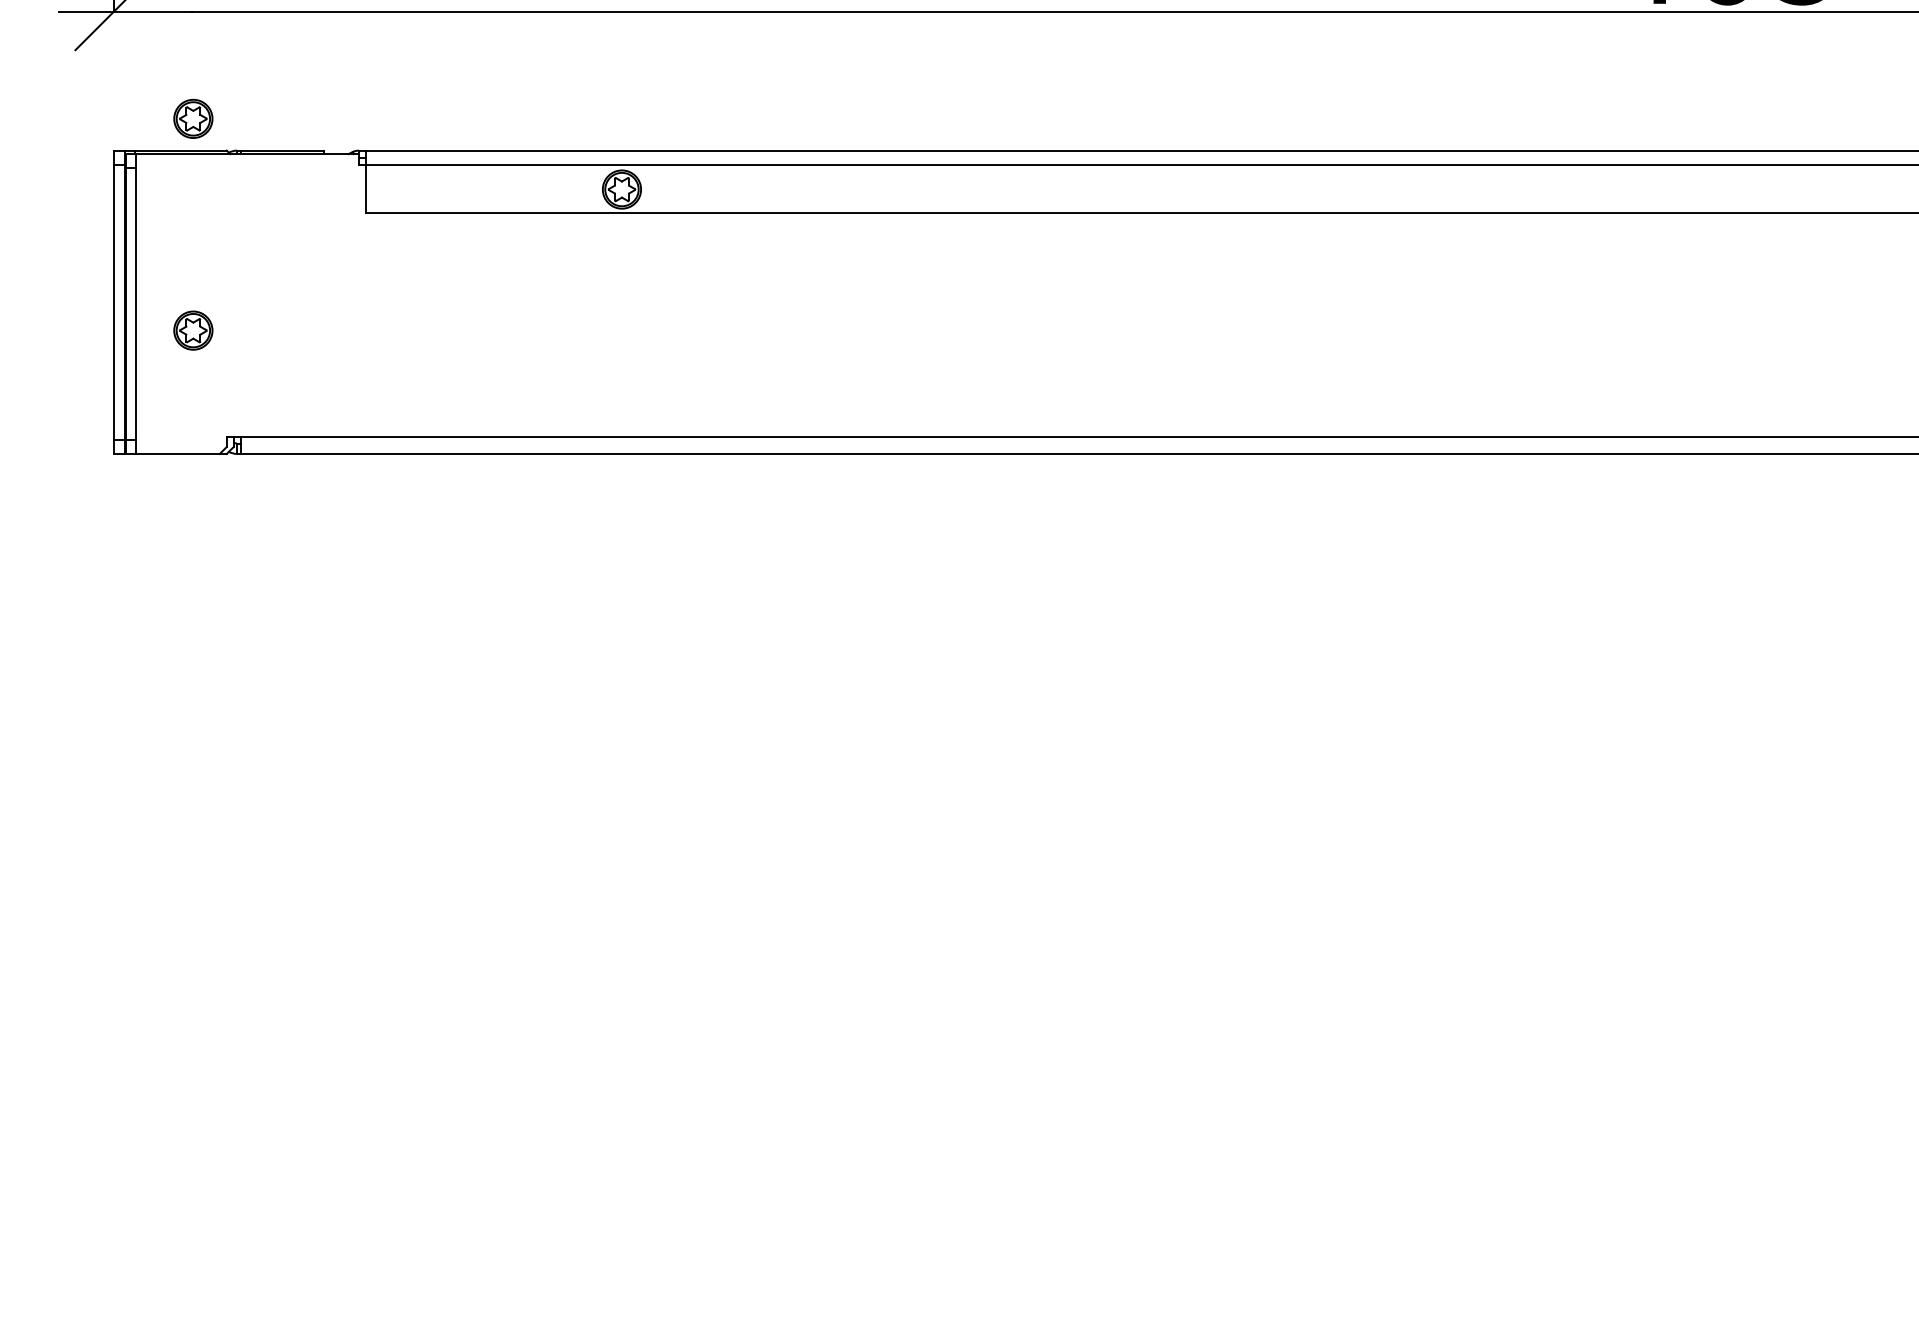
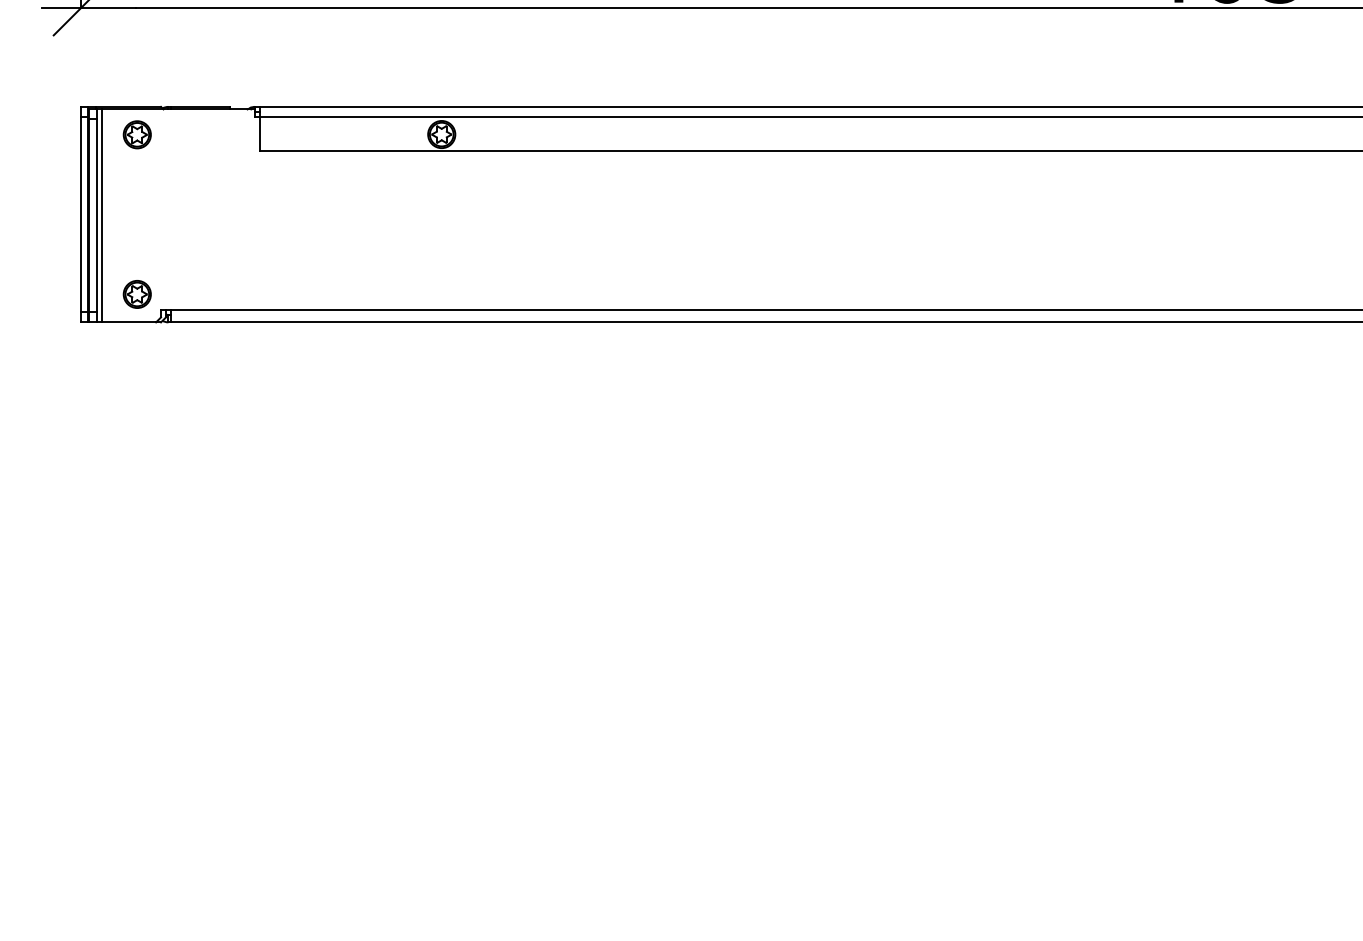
part: (193, 118) -> (137, 134), moved
line: (143, 303) -> (101, 215), added
part: (193, 330) -> (137, 294), moved

